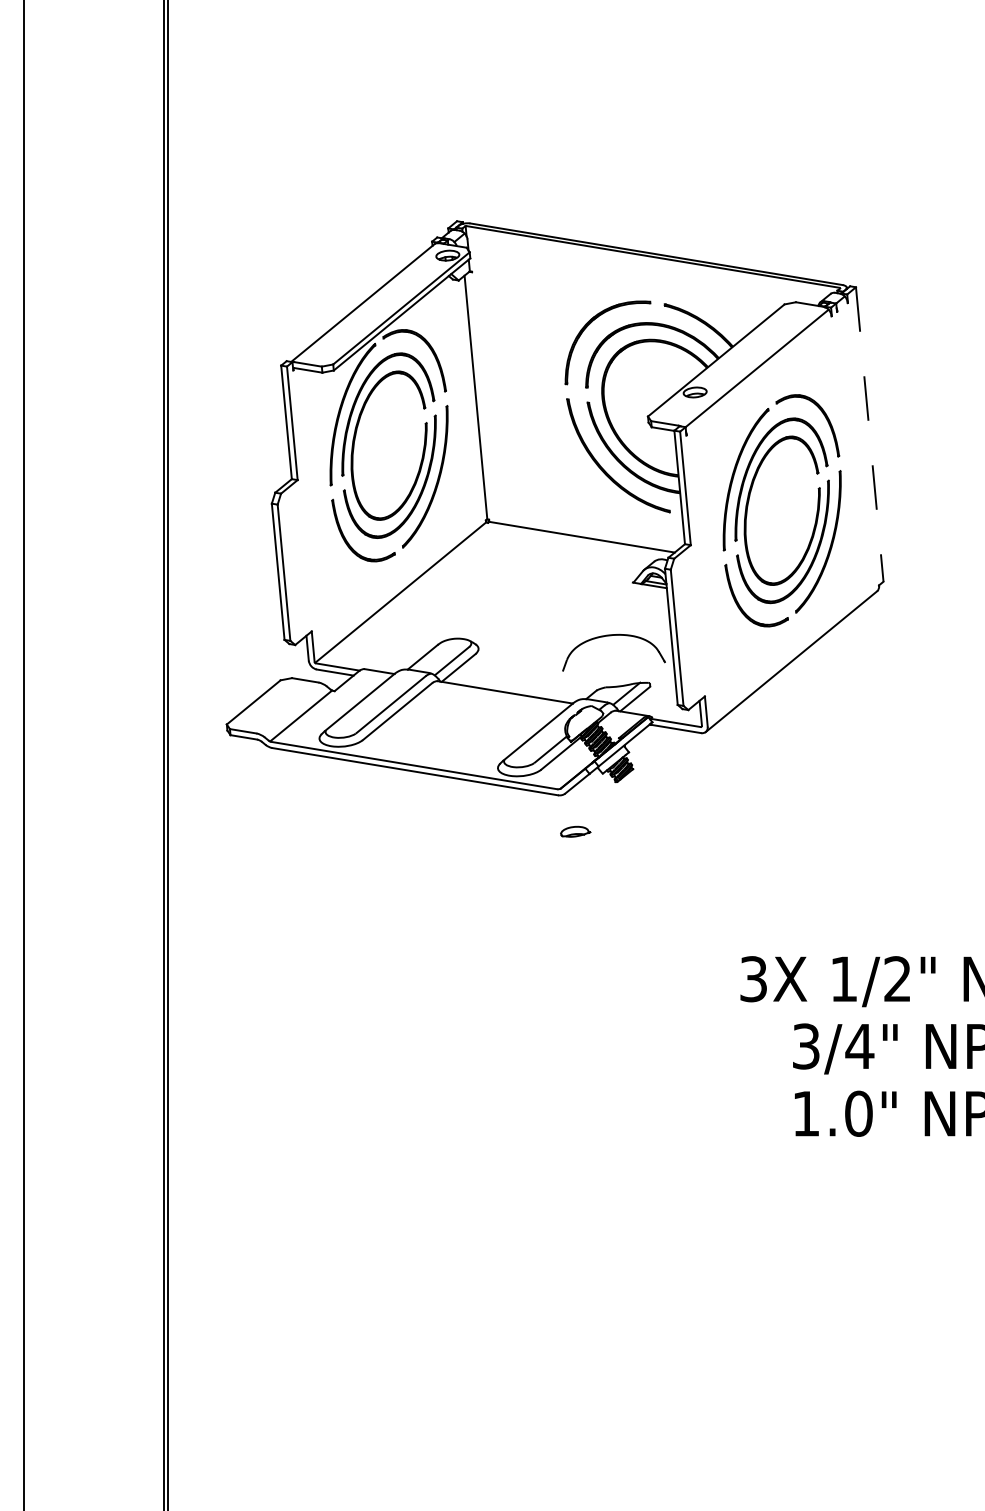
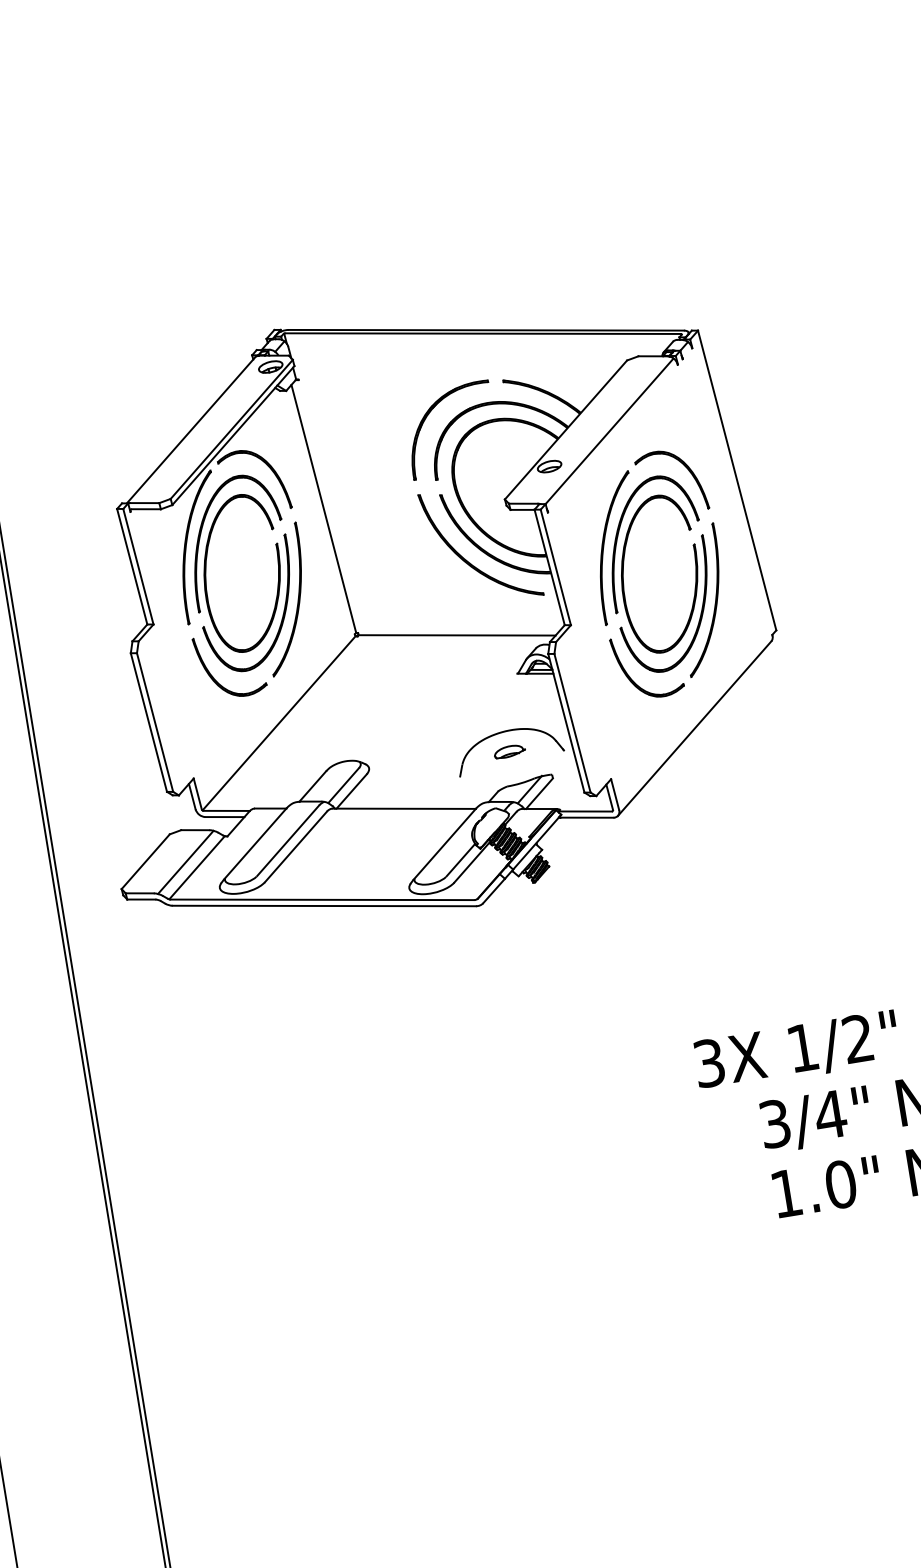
line: (869, 434) -> (736, 480), dashed -> solid
line: (291, 708) -> (185, 861), added
part: (575, 831) -> (509, 751), moved

